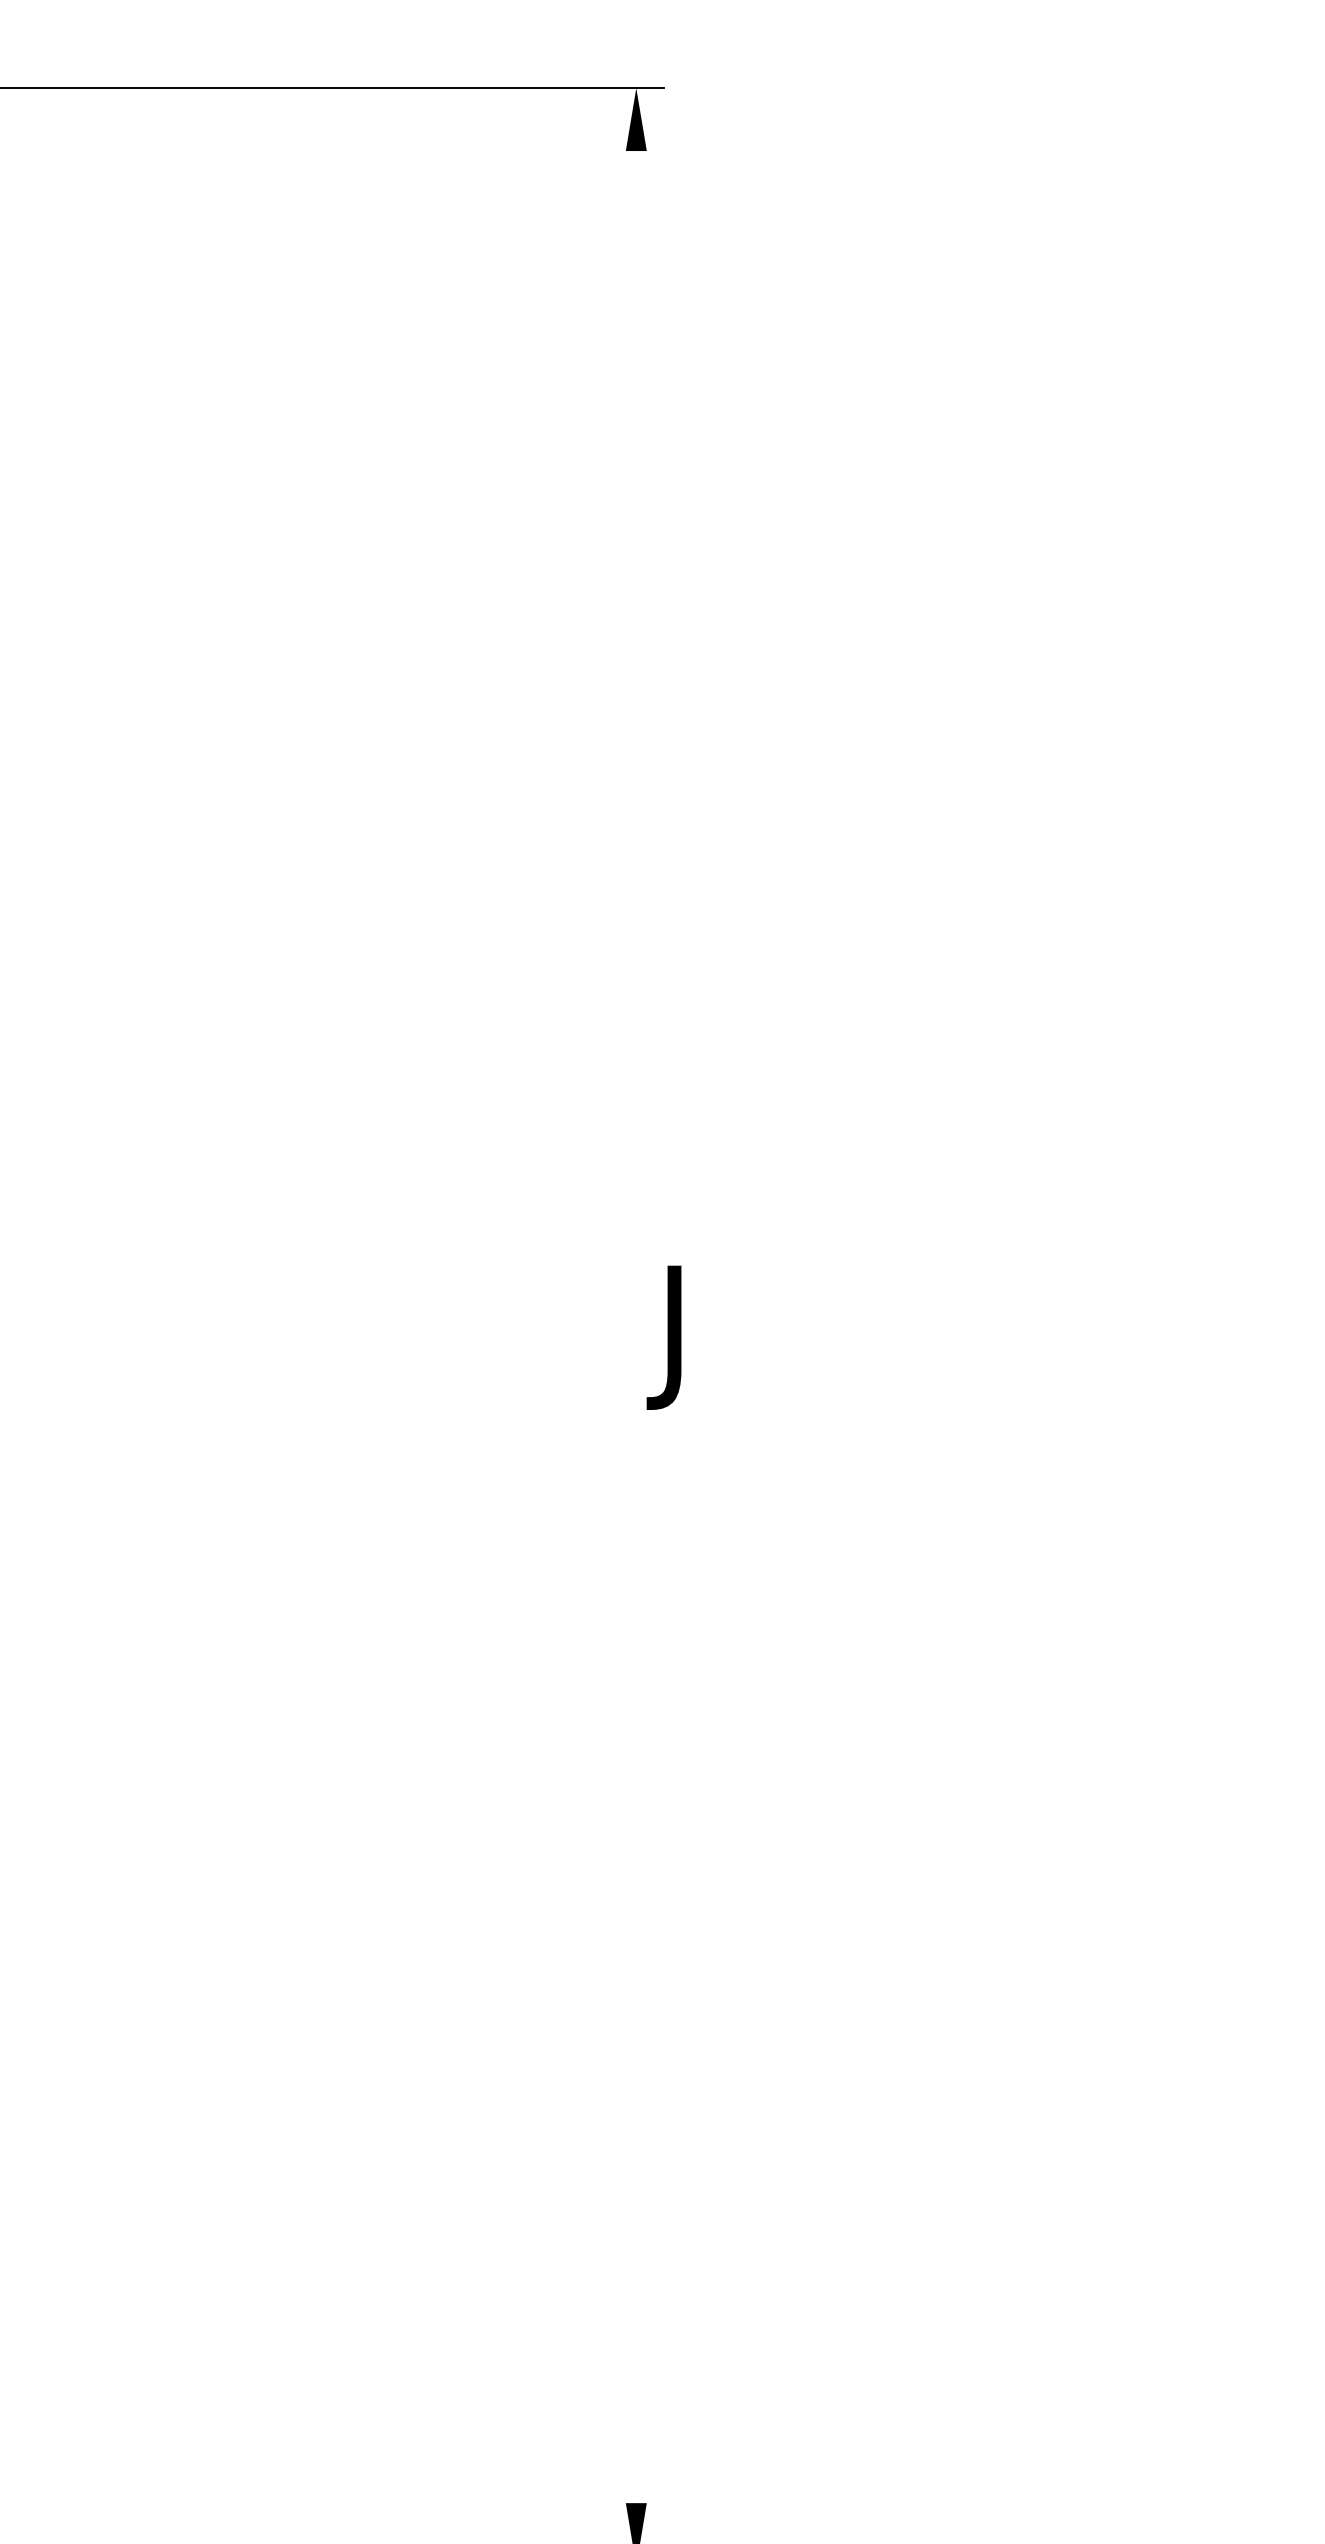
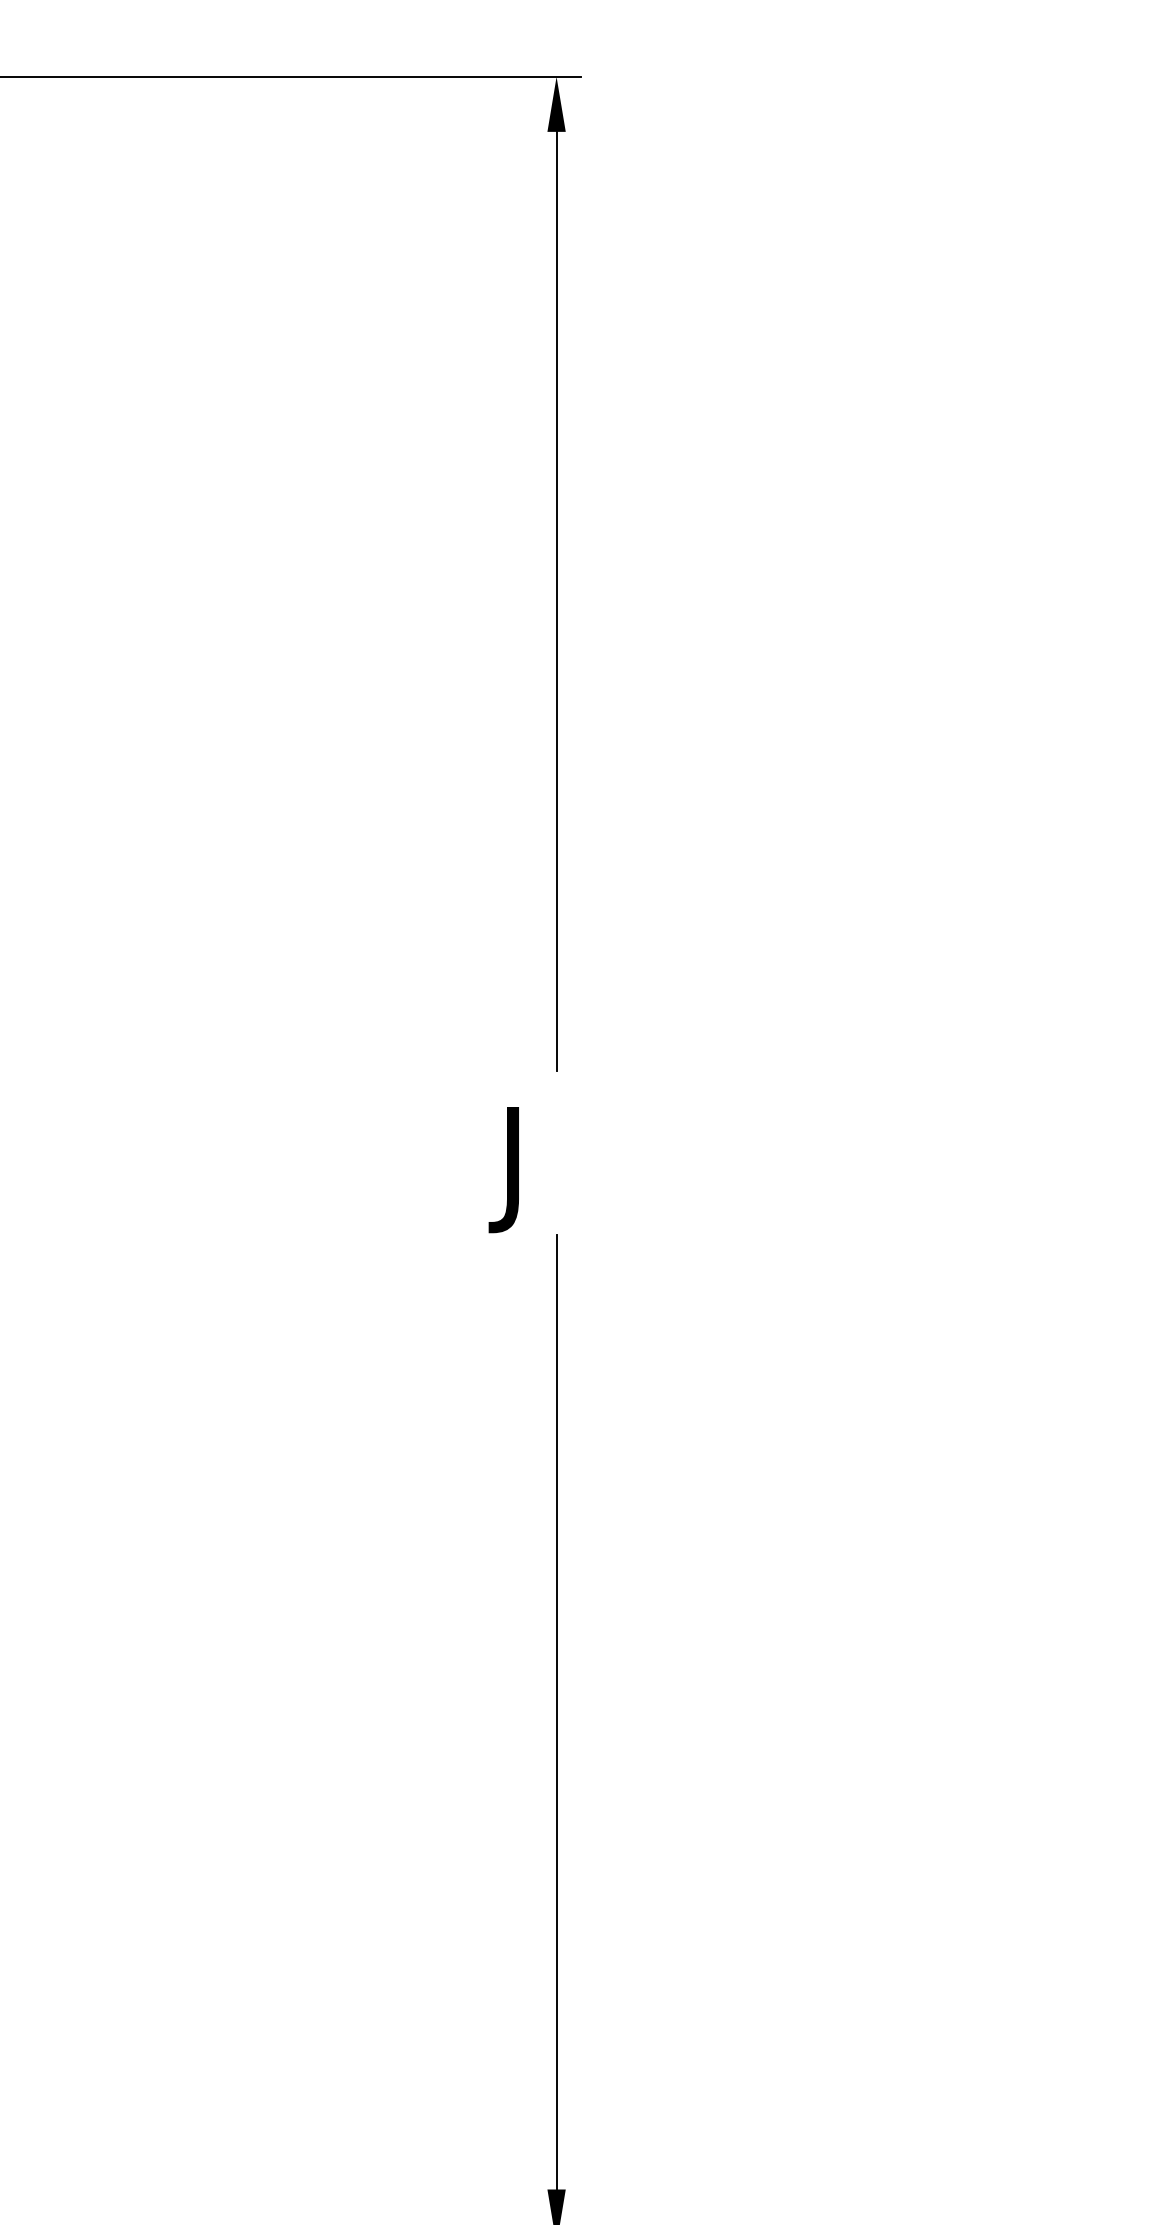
line: (636, 687) -> (556, 601), added
text: (663, 1337) -> (503, 1169), moved
line: (636, 1957) -> (556, 1712), added

